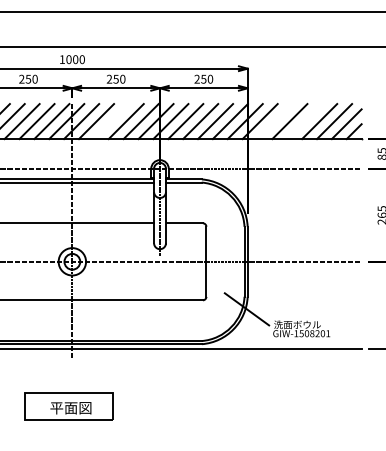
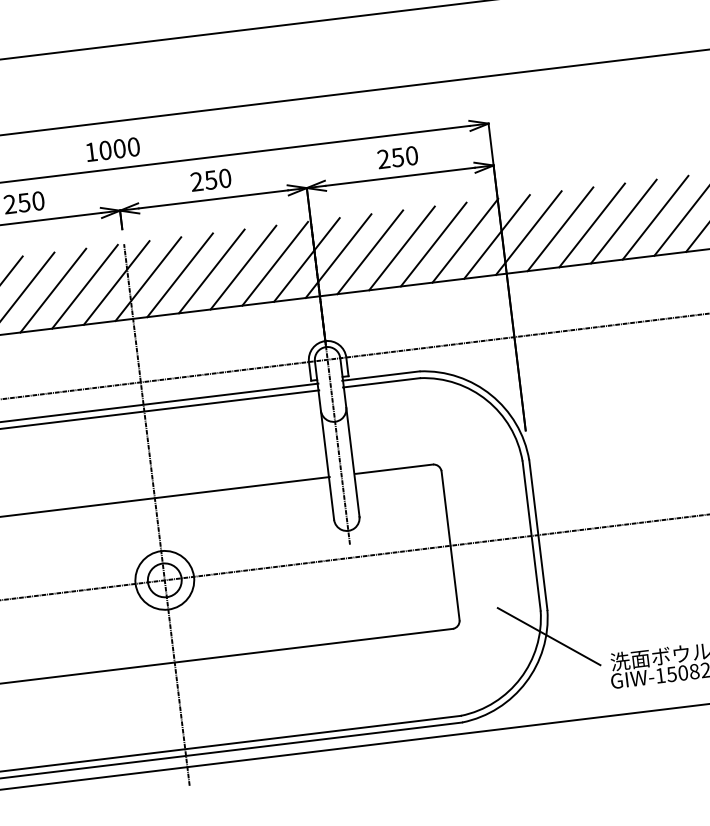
line: (110, 121) -> (209, 271), added
line: (274, 121) -> (559, 229), added
line: (304, 121) -> (623, 221), added

